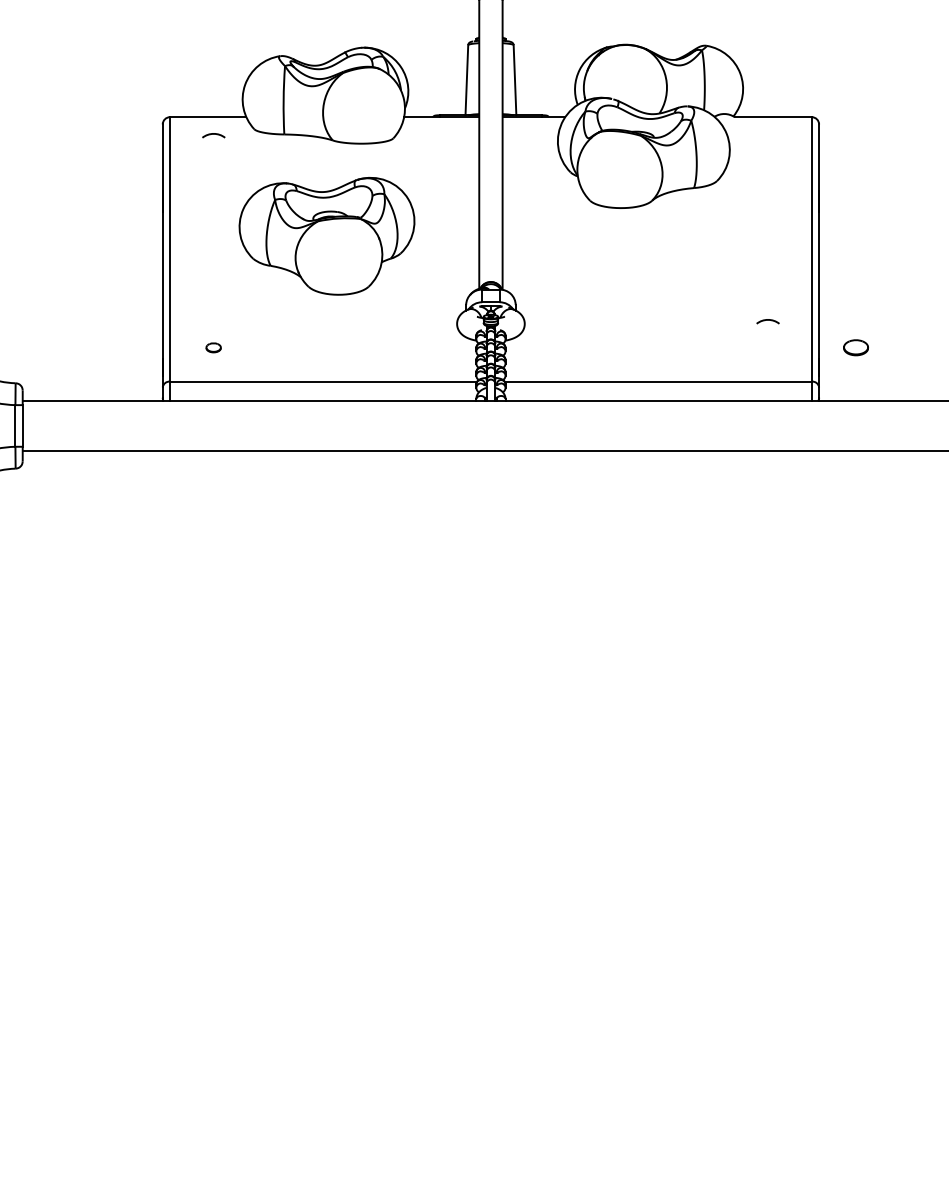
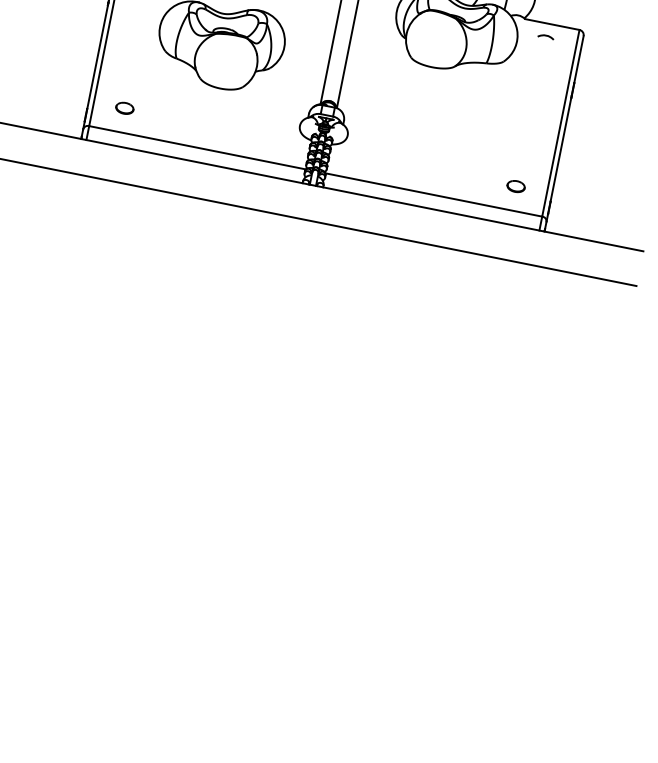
arc: (767, 320) -> (545, 35), moved
part: (213, 347) -> (124, 108), size x1.67
part: (855, 347) -> (515, 186), moved

